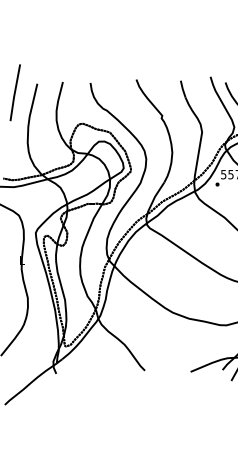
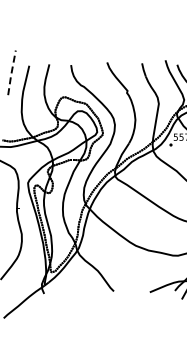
line: (14, 93) -> (11, 73), solid -> dashed

